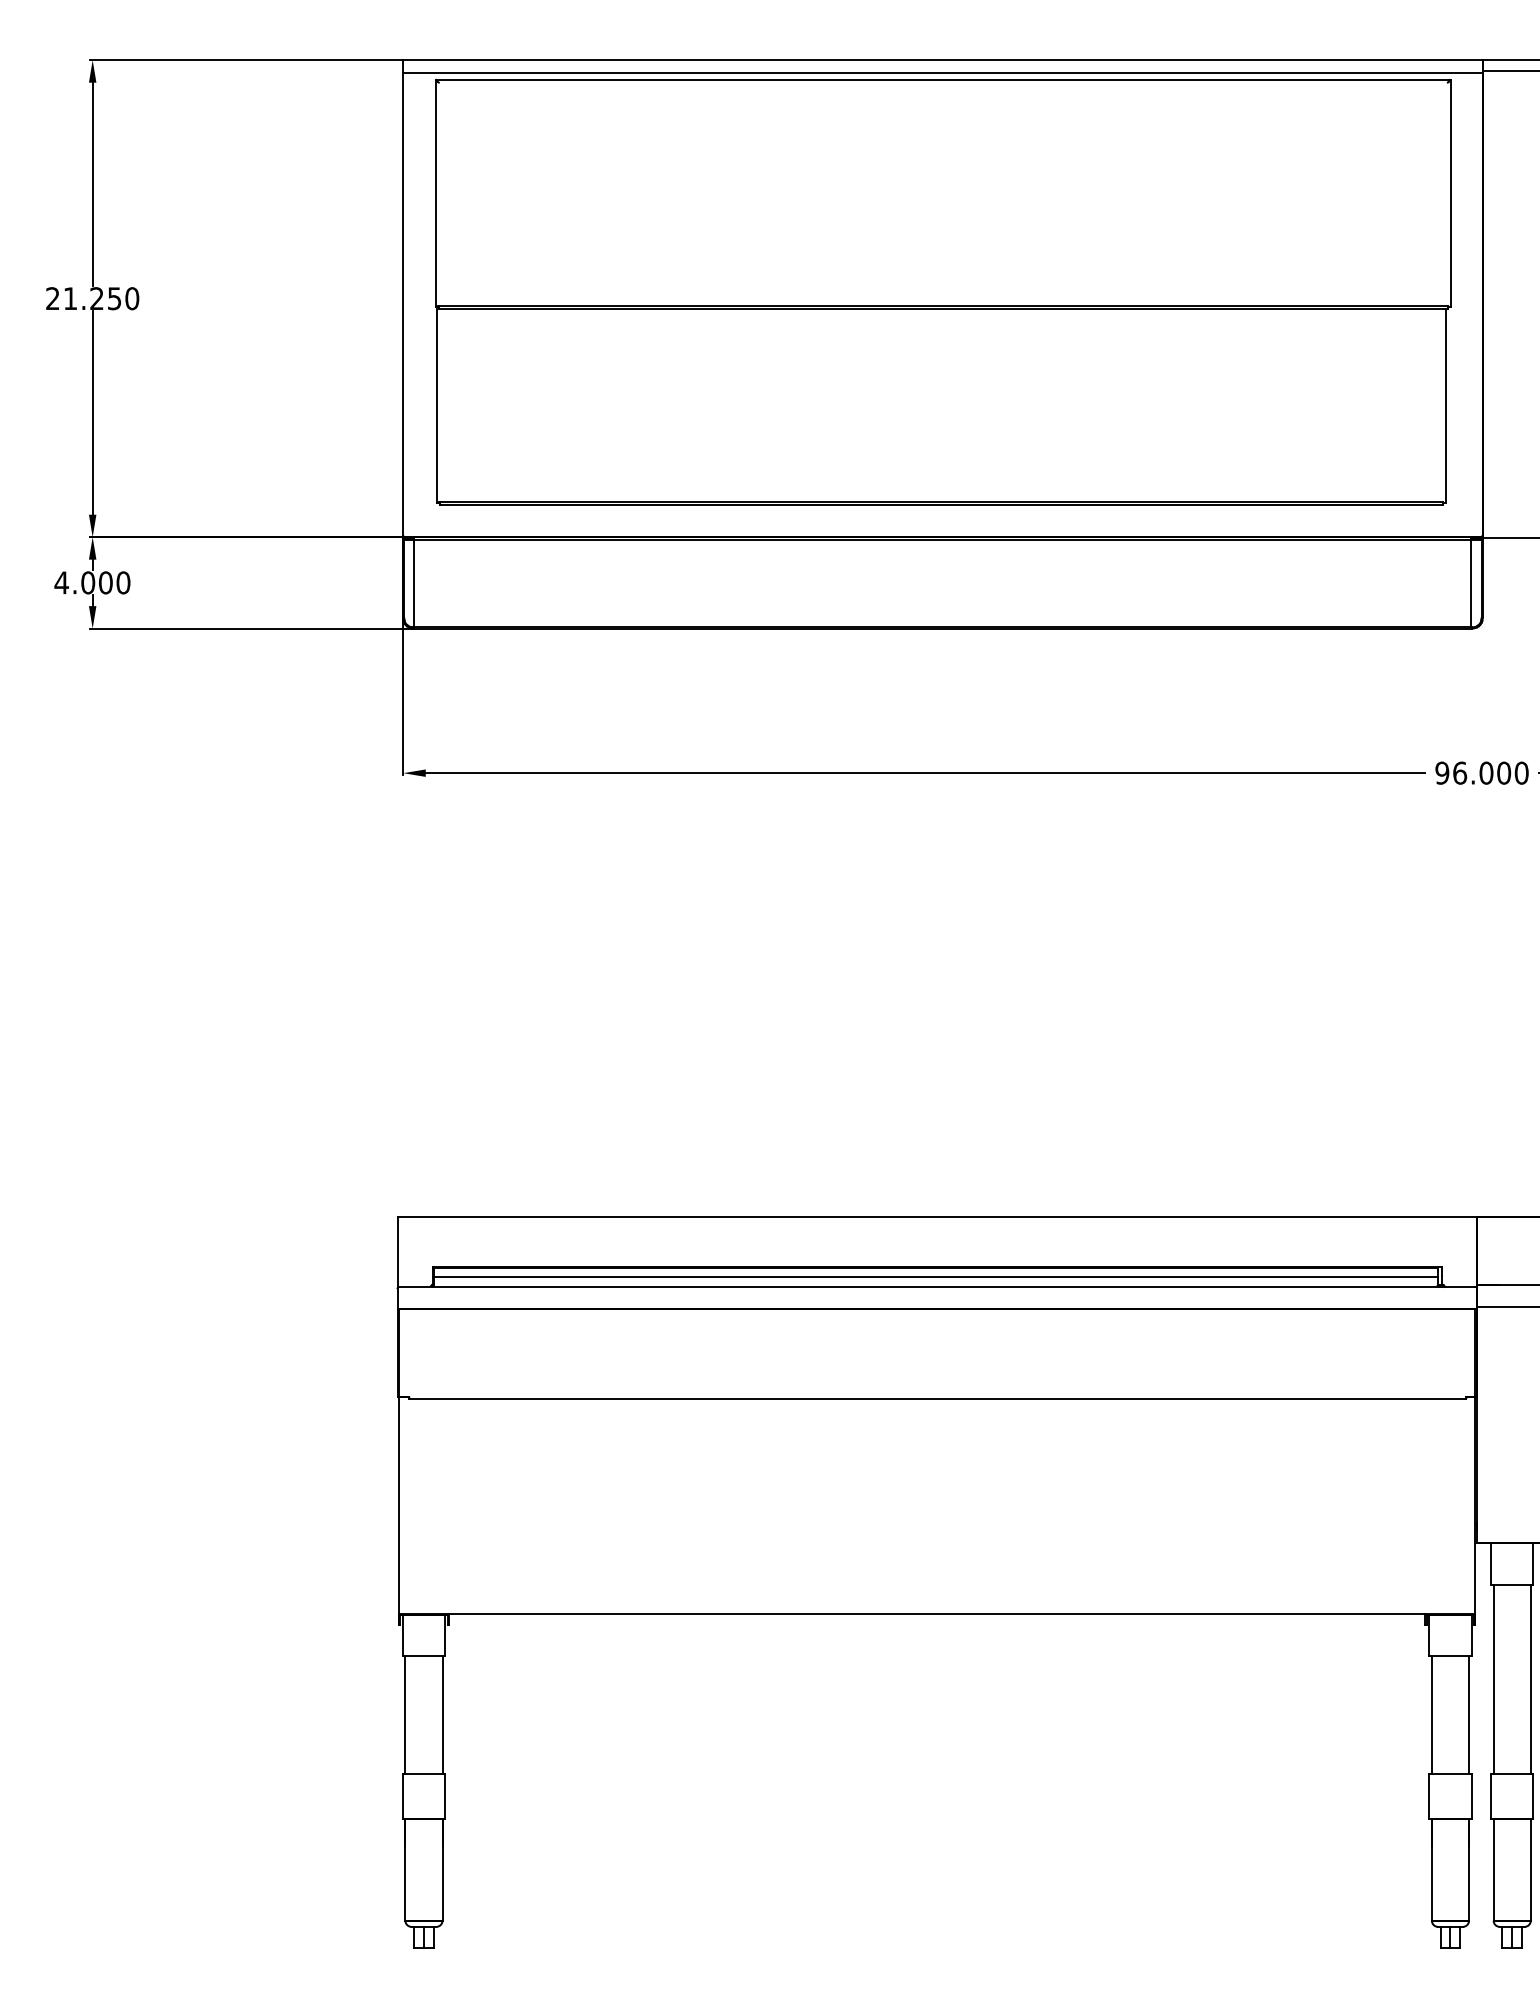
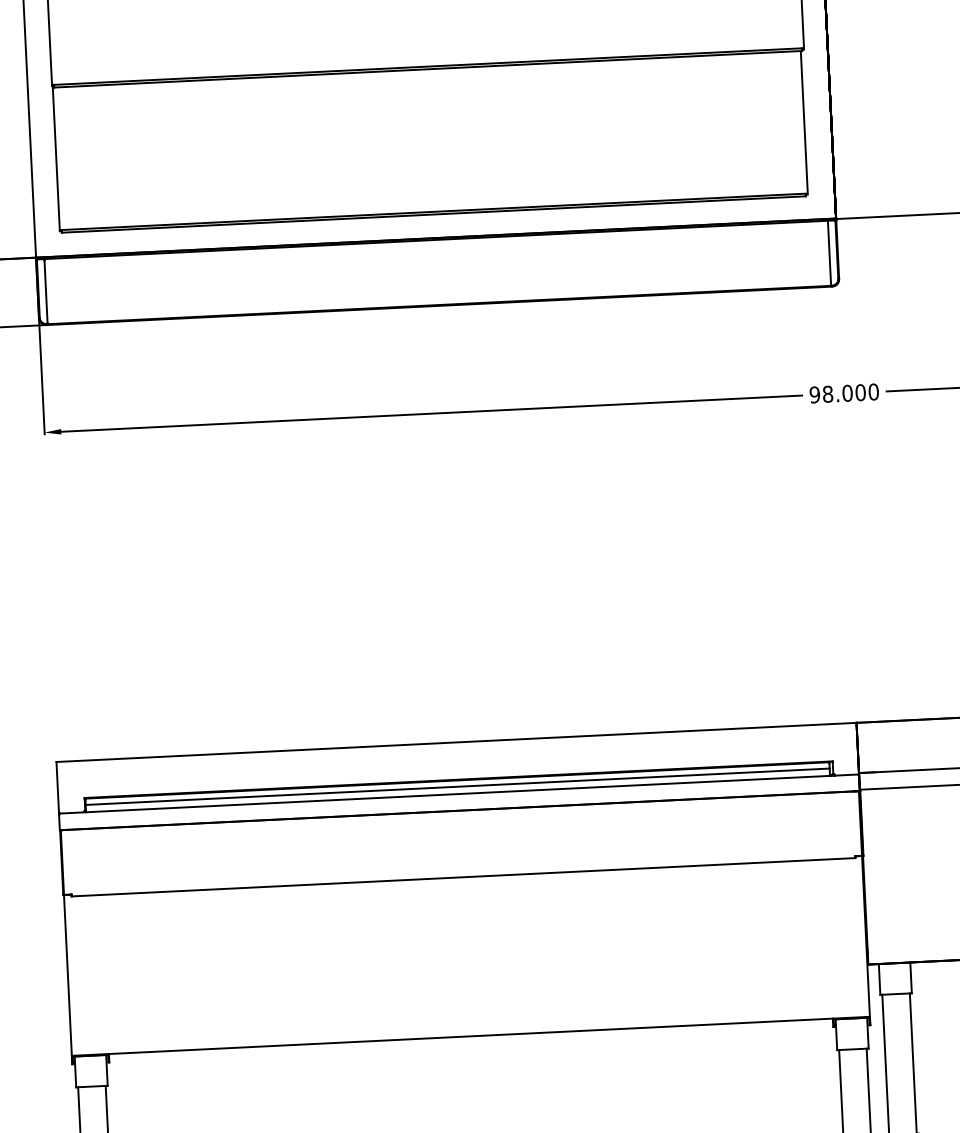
text: (1460, 772) -> (828, 393), 96.000 -> 98.000

